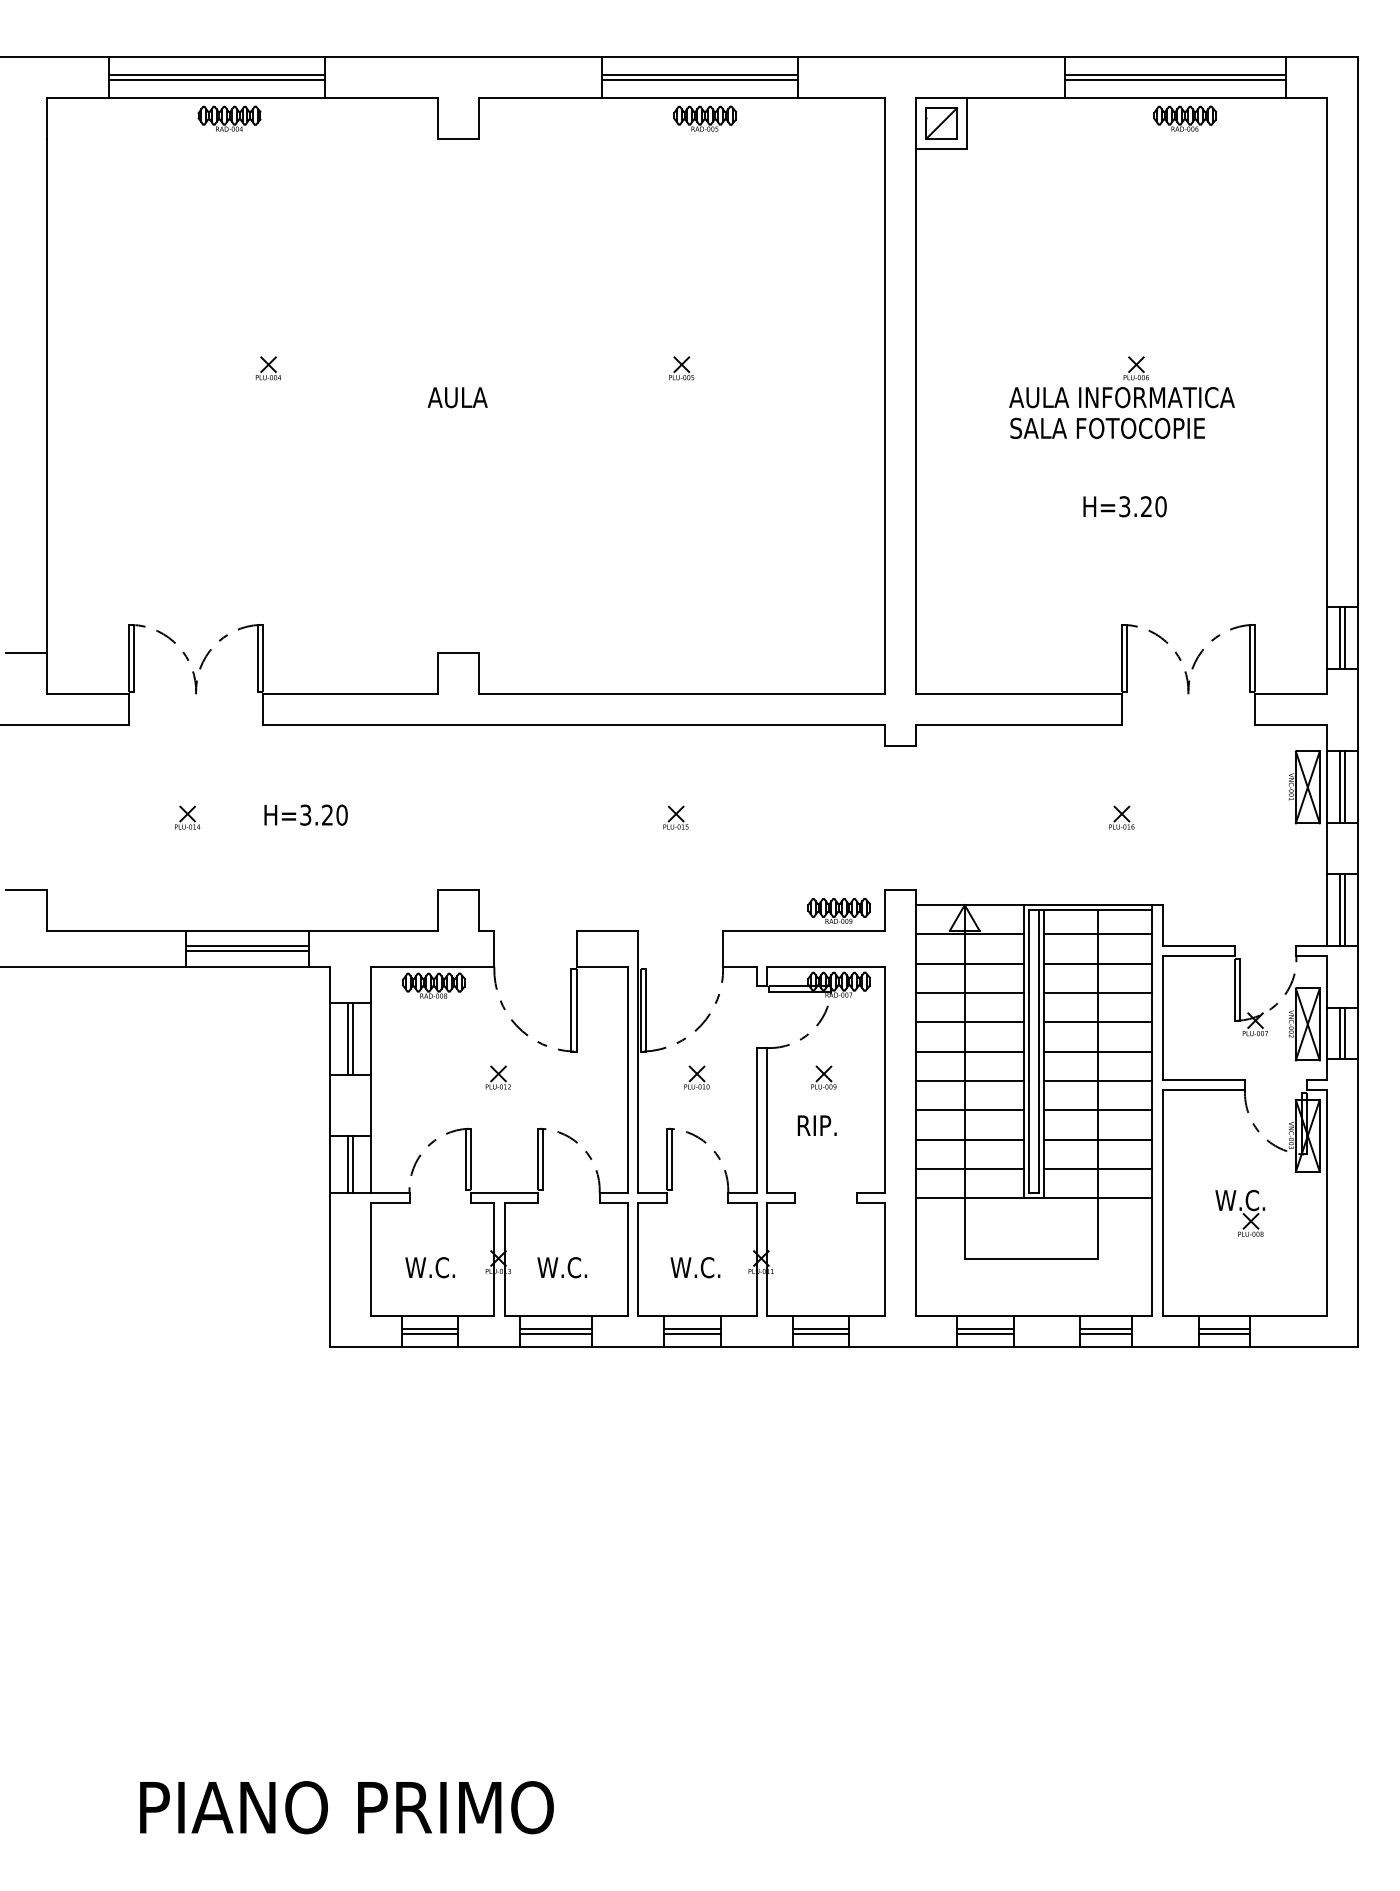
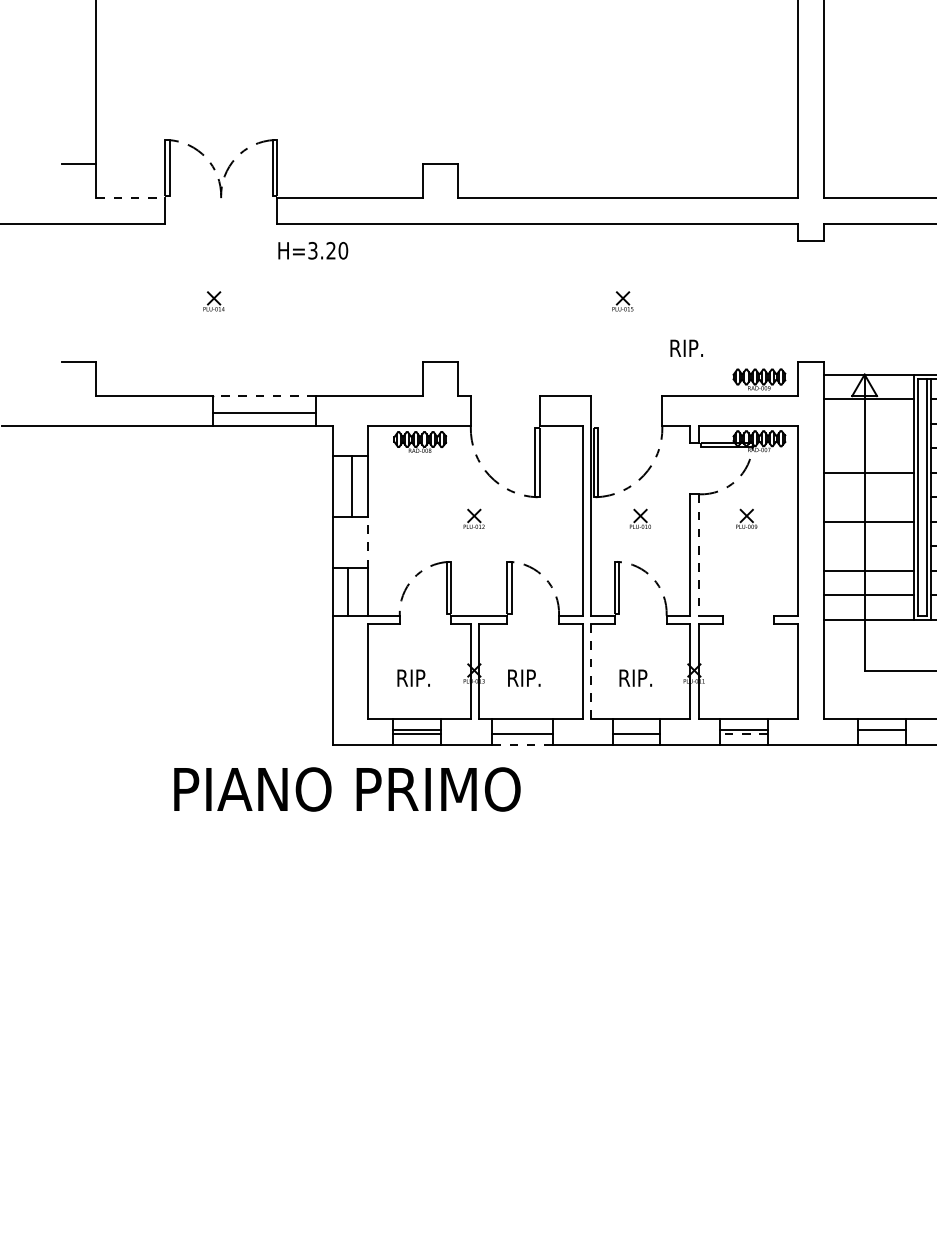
line: (88, 694) -> (131, 198), solid -> dashed
text: (305, 814) -> (312, 250), moved
line: (247, 930) -> (264, 395), solid -> dashed
line: (247, 946) -> (264, 409), removed
line: (969, 963) -> (868, 423), removed
line: (969, 993) -> (868, 448), removed
line: (347, 1038) -> (347, 486), removed
line: (969, 1051) -> (868, 497), removed
line: (370, 1105) -> (367, 542), solid -> dashed
line: (969, 1110) -> (868, 546), removed
line: (766, 1121) -> (698, 555), solid -> dashed
text: (816, 1125) -> (686, 348), moved
line: (352, 1164) -> (352, 591), removed
line: (638, 1259) -> (591, 671), solid -> dashed
text: (429, 1267) -> (416, 678), W.C. -> RIP.
text: (562, 1267) -> (527, 678), W.C. -> RIP.
text: (695, 1267) -> (639, 678), W.C. -> RIP.
line: (556, 1329) -> (522, 729), removed
line: (692, 1329) -> (636, 729), removed
line: (820, 1334) -> (743, 734), solid -> dashed
line: (985, 1334) -> (882, 734), removed
line: (556, 1347) -> (522, 745), solid -> dashed
text: (346, 1807) -> (347, 789), moved

